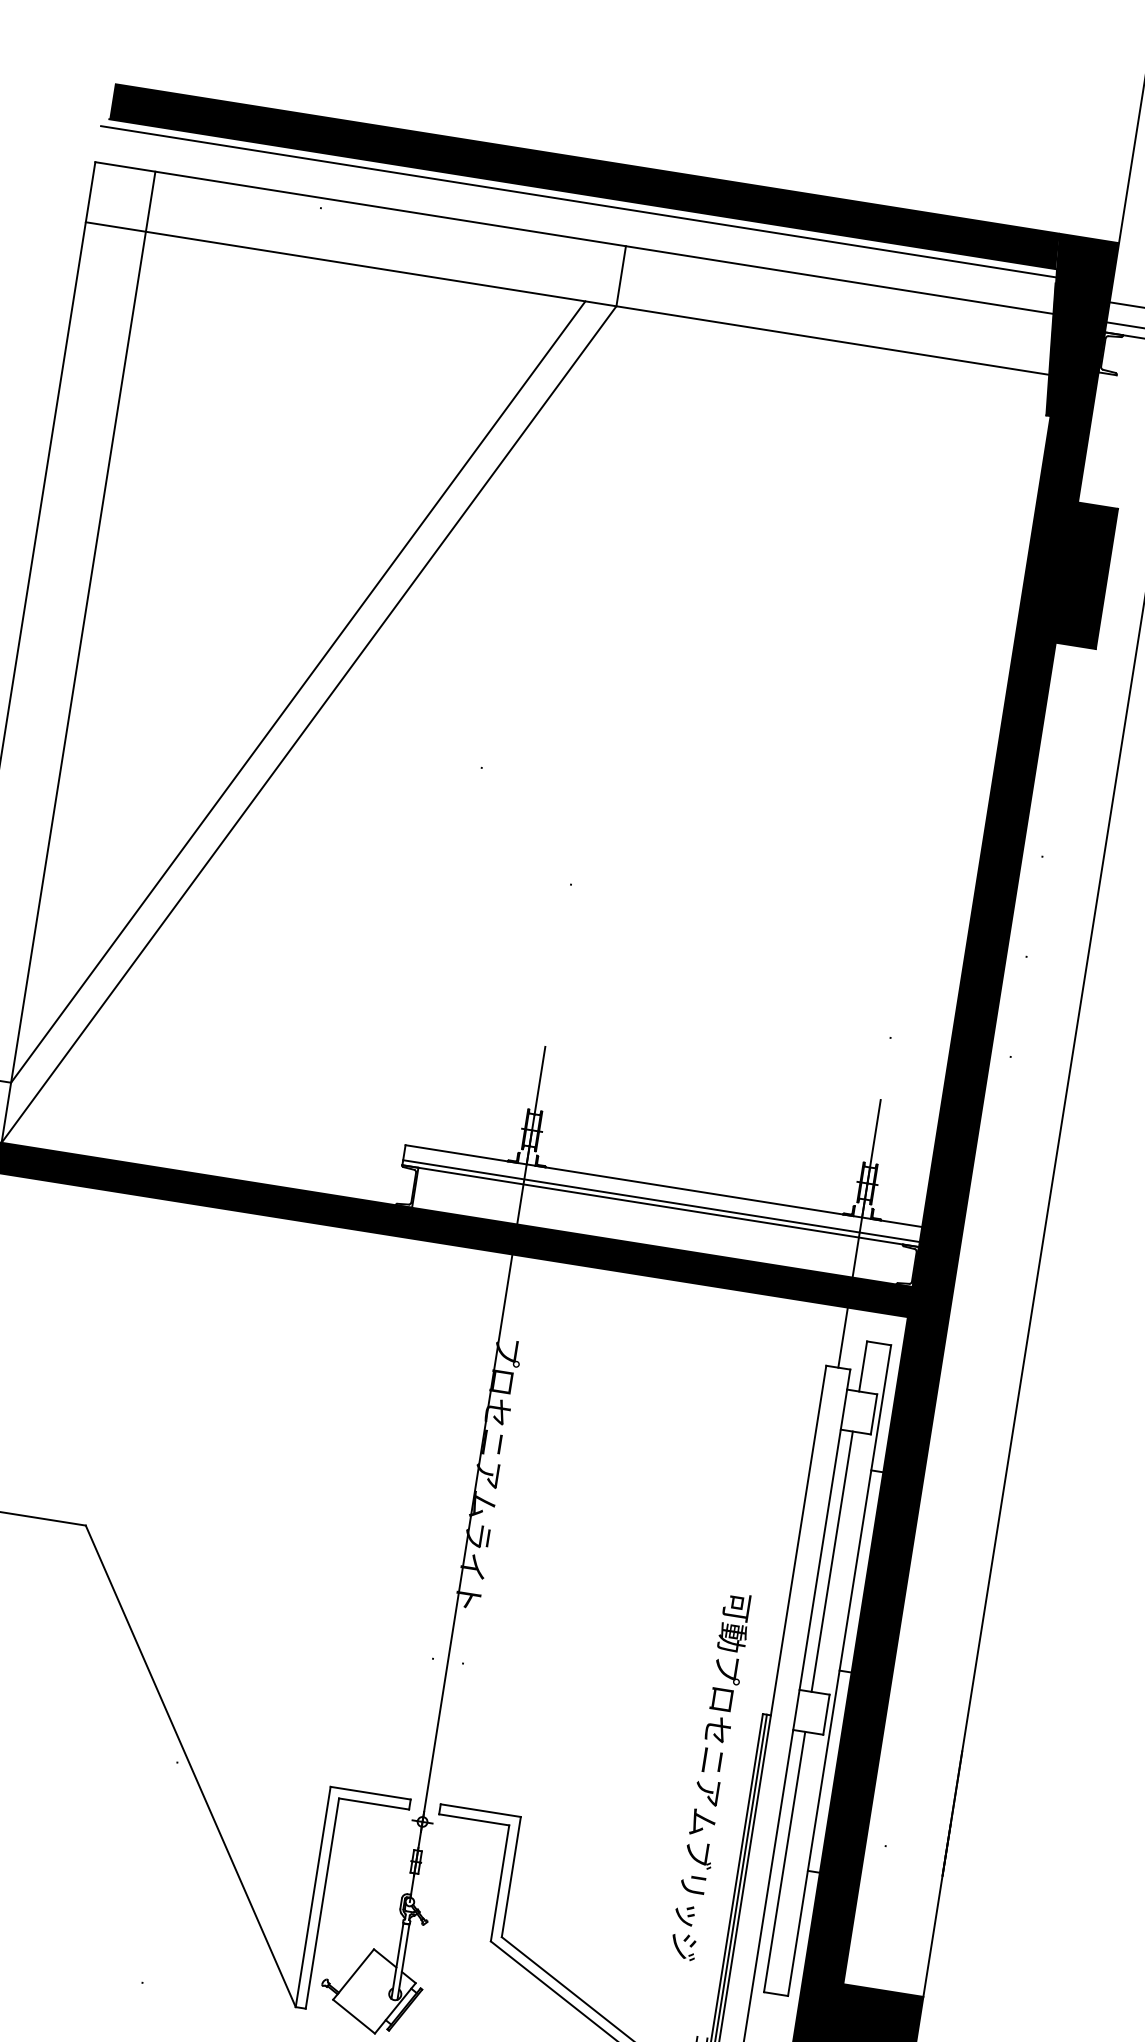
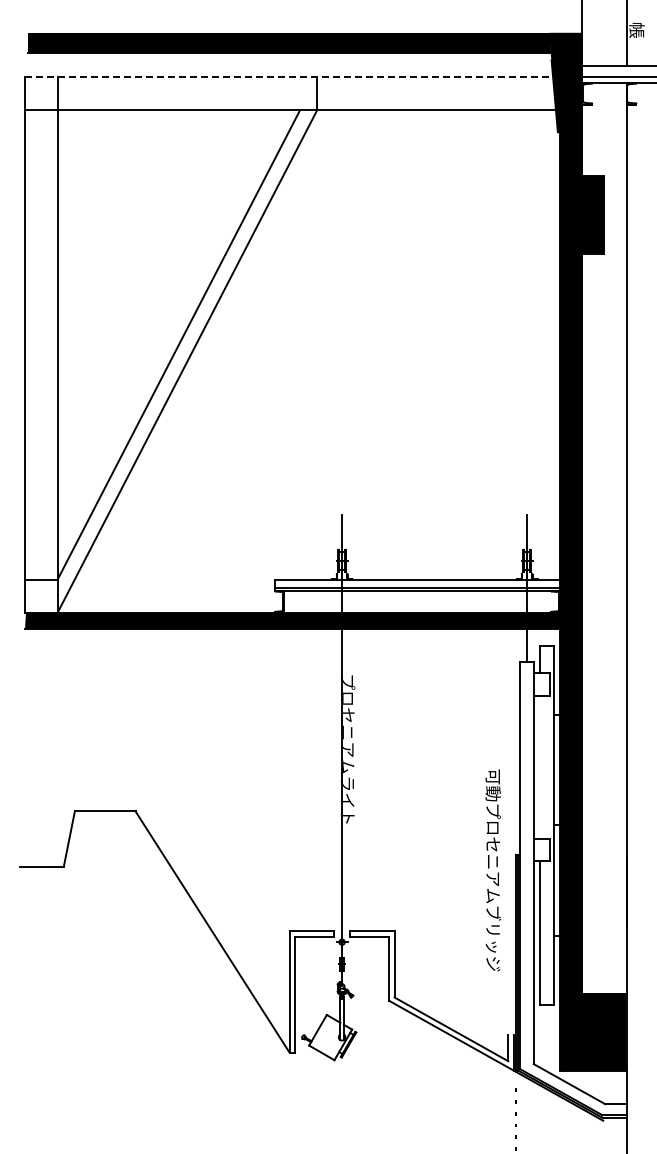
line: (584, 203) -> (291, 57), removed
line: (581, 238) -> (292, 76), solid -> dashed
line: (832, 1562) -> (540, 767), removed
text: (711, 1776) -> (493, 870), moved

